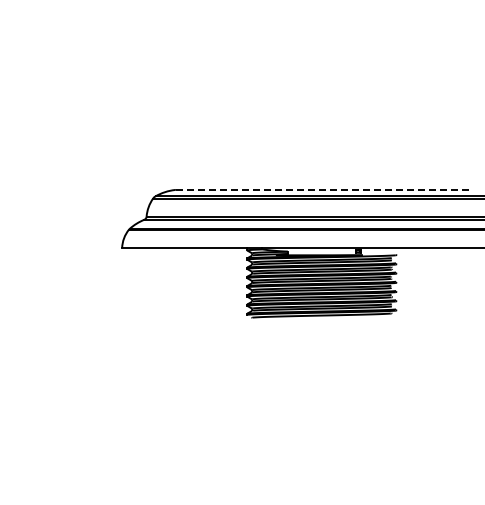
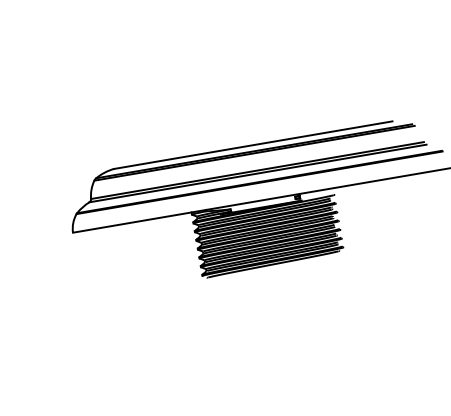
line: (321, 189) -> (252, 144), dashed -> solid

